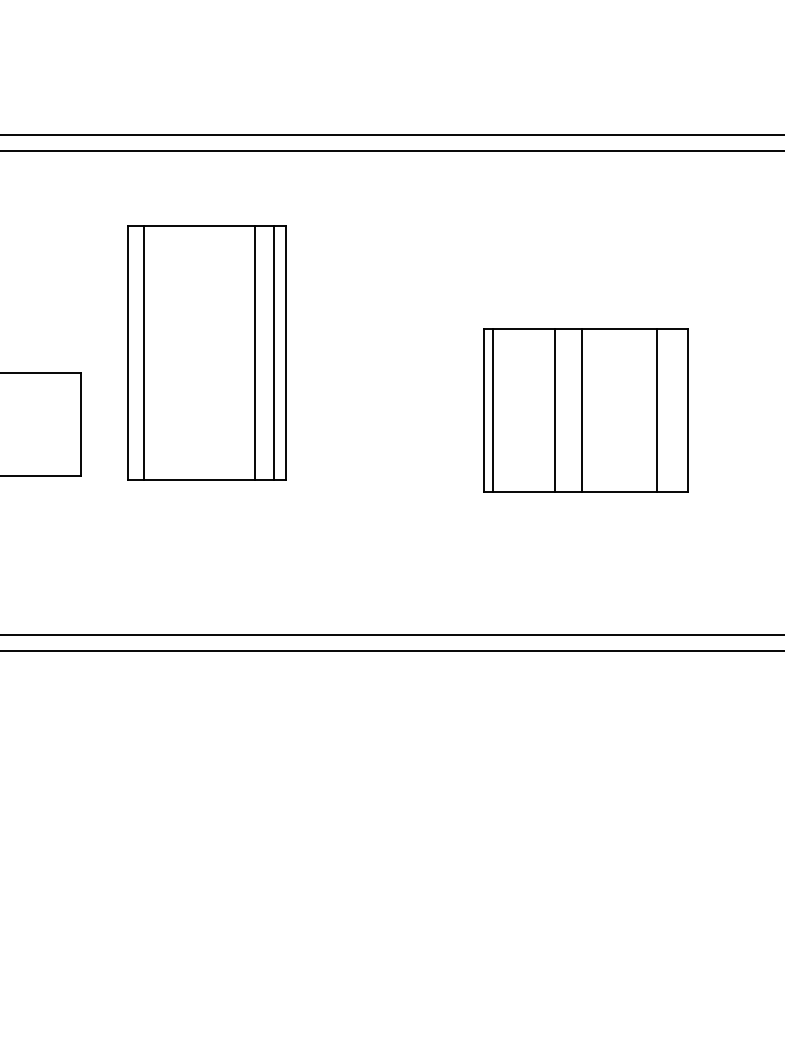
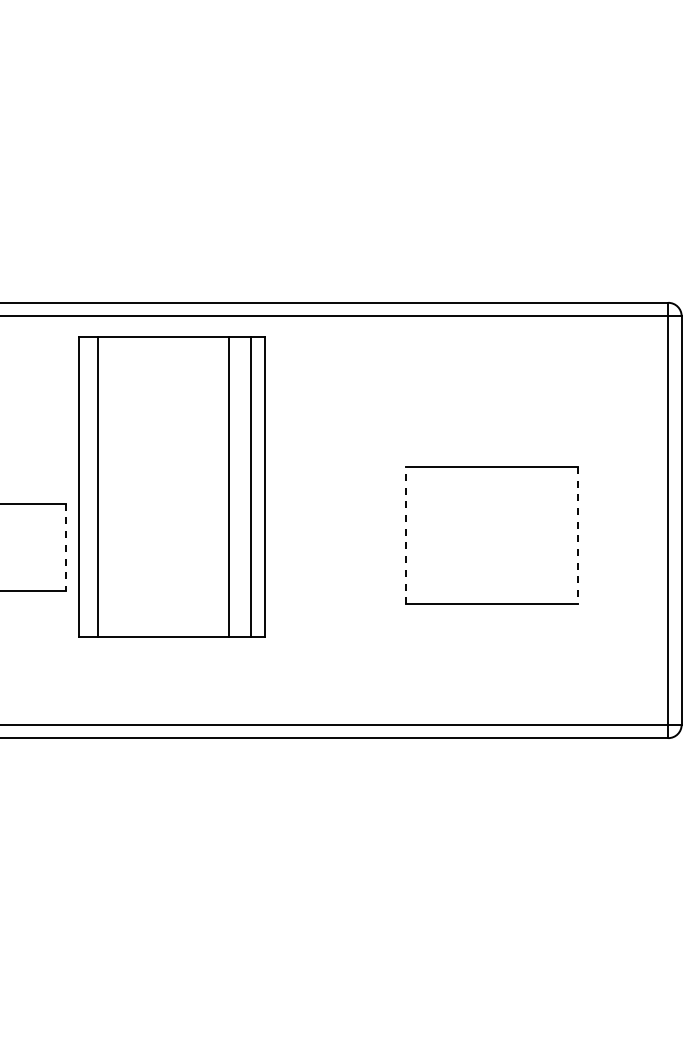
part: (207, 352) -> (172, 486), size x1.4
line: (484, 410) -> (406, 535), solid -> dashed
line: (493, 410) -> (413, 535), removed
line: (554, 410) -> (465, 535), removed
line: (581, 410) -> (488, 535), removed
line: (656, 410) -> (551, 535), removed
line: (687, 410) -> (577, 535), solid -> dashed
line: (80, 424) -> (65, 547), solid -> dashed

